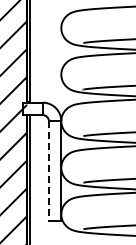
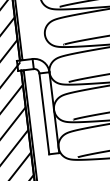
line: (48, 171) -> (44, 114), dashed -> solid

